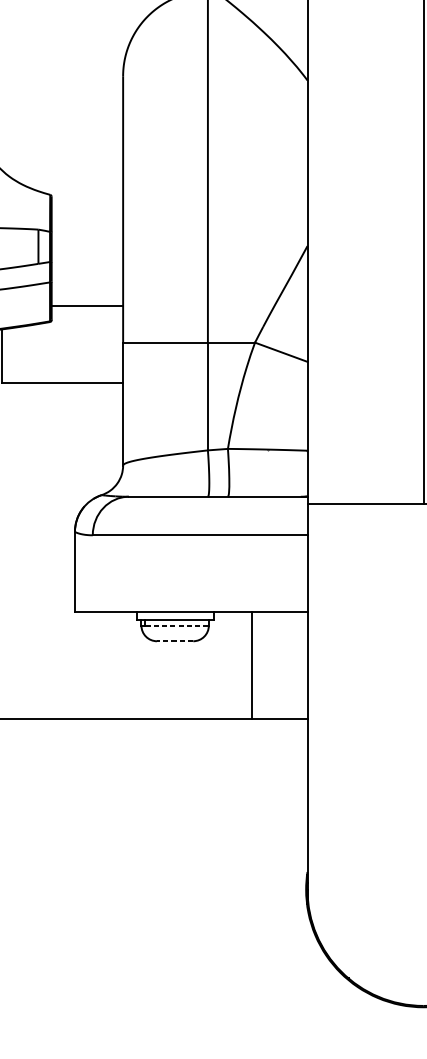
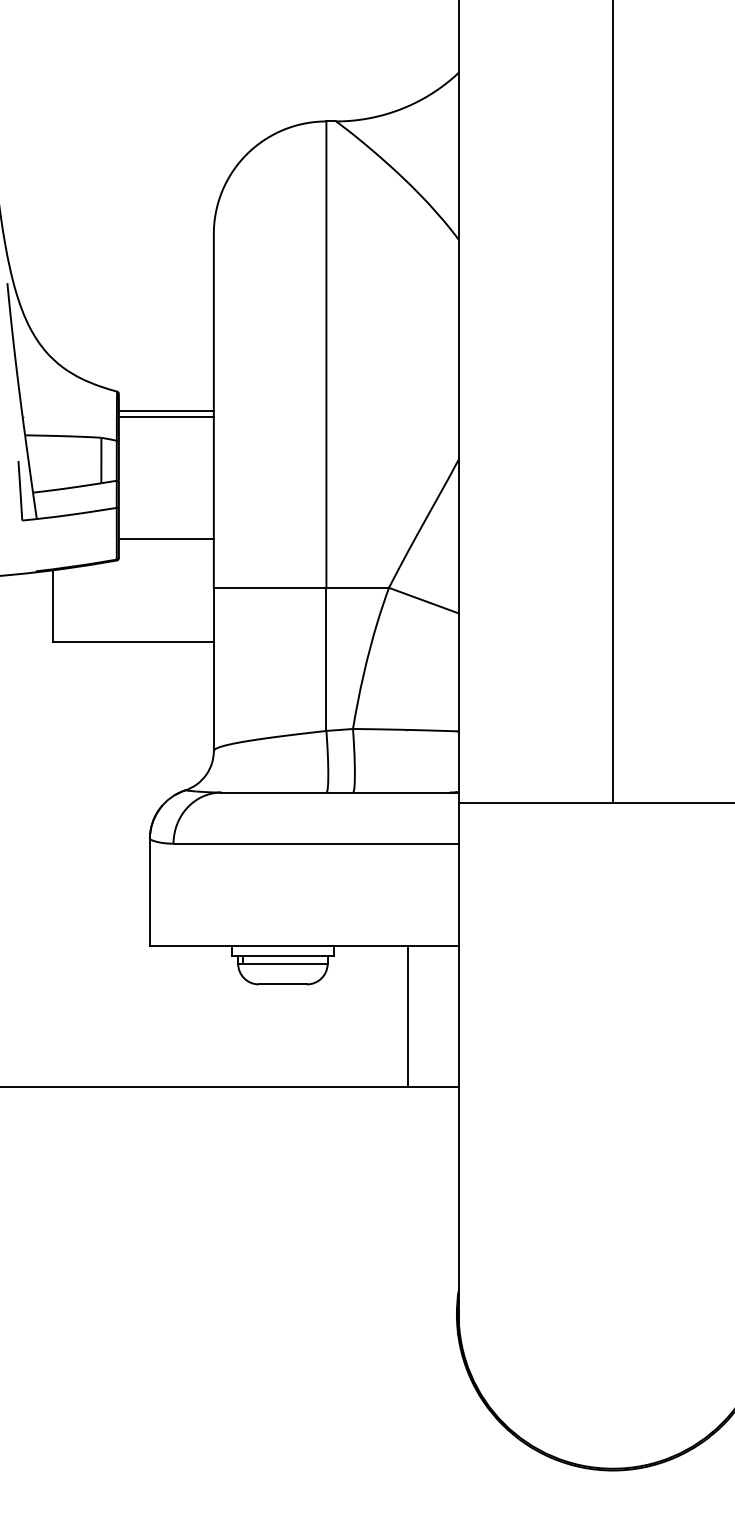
line: (86, 209) -> (165, 411), added
line: (86, 214) -> (165, 417), added
line: (177, 625) -> (286, 963), dashed -> solid
line: (174, 641) -> (282, 984), dashed -> solid
line: (252, 665) -> (408, 1016), moved

